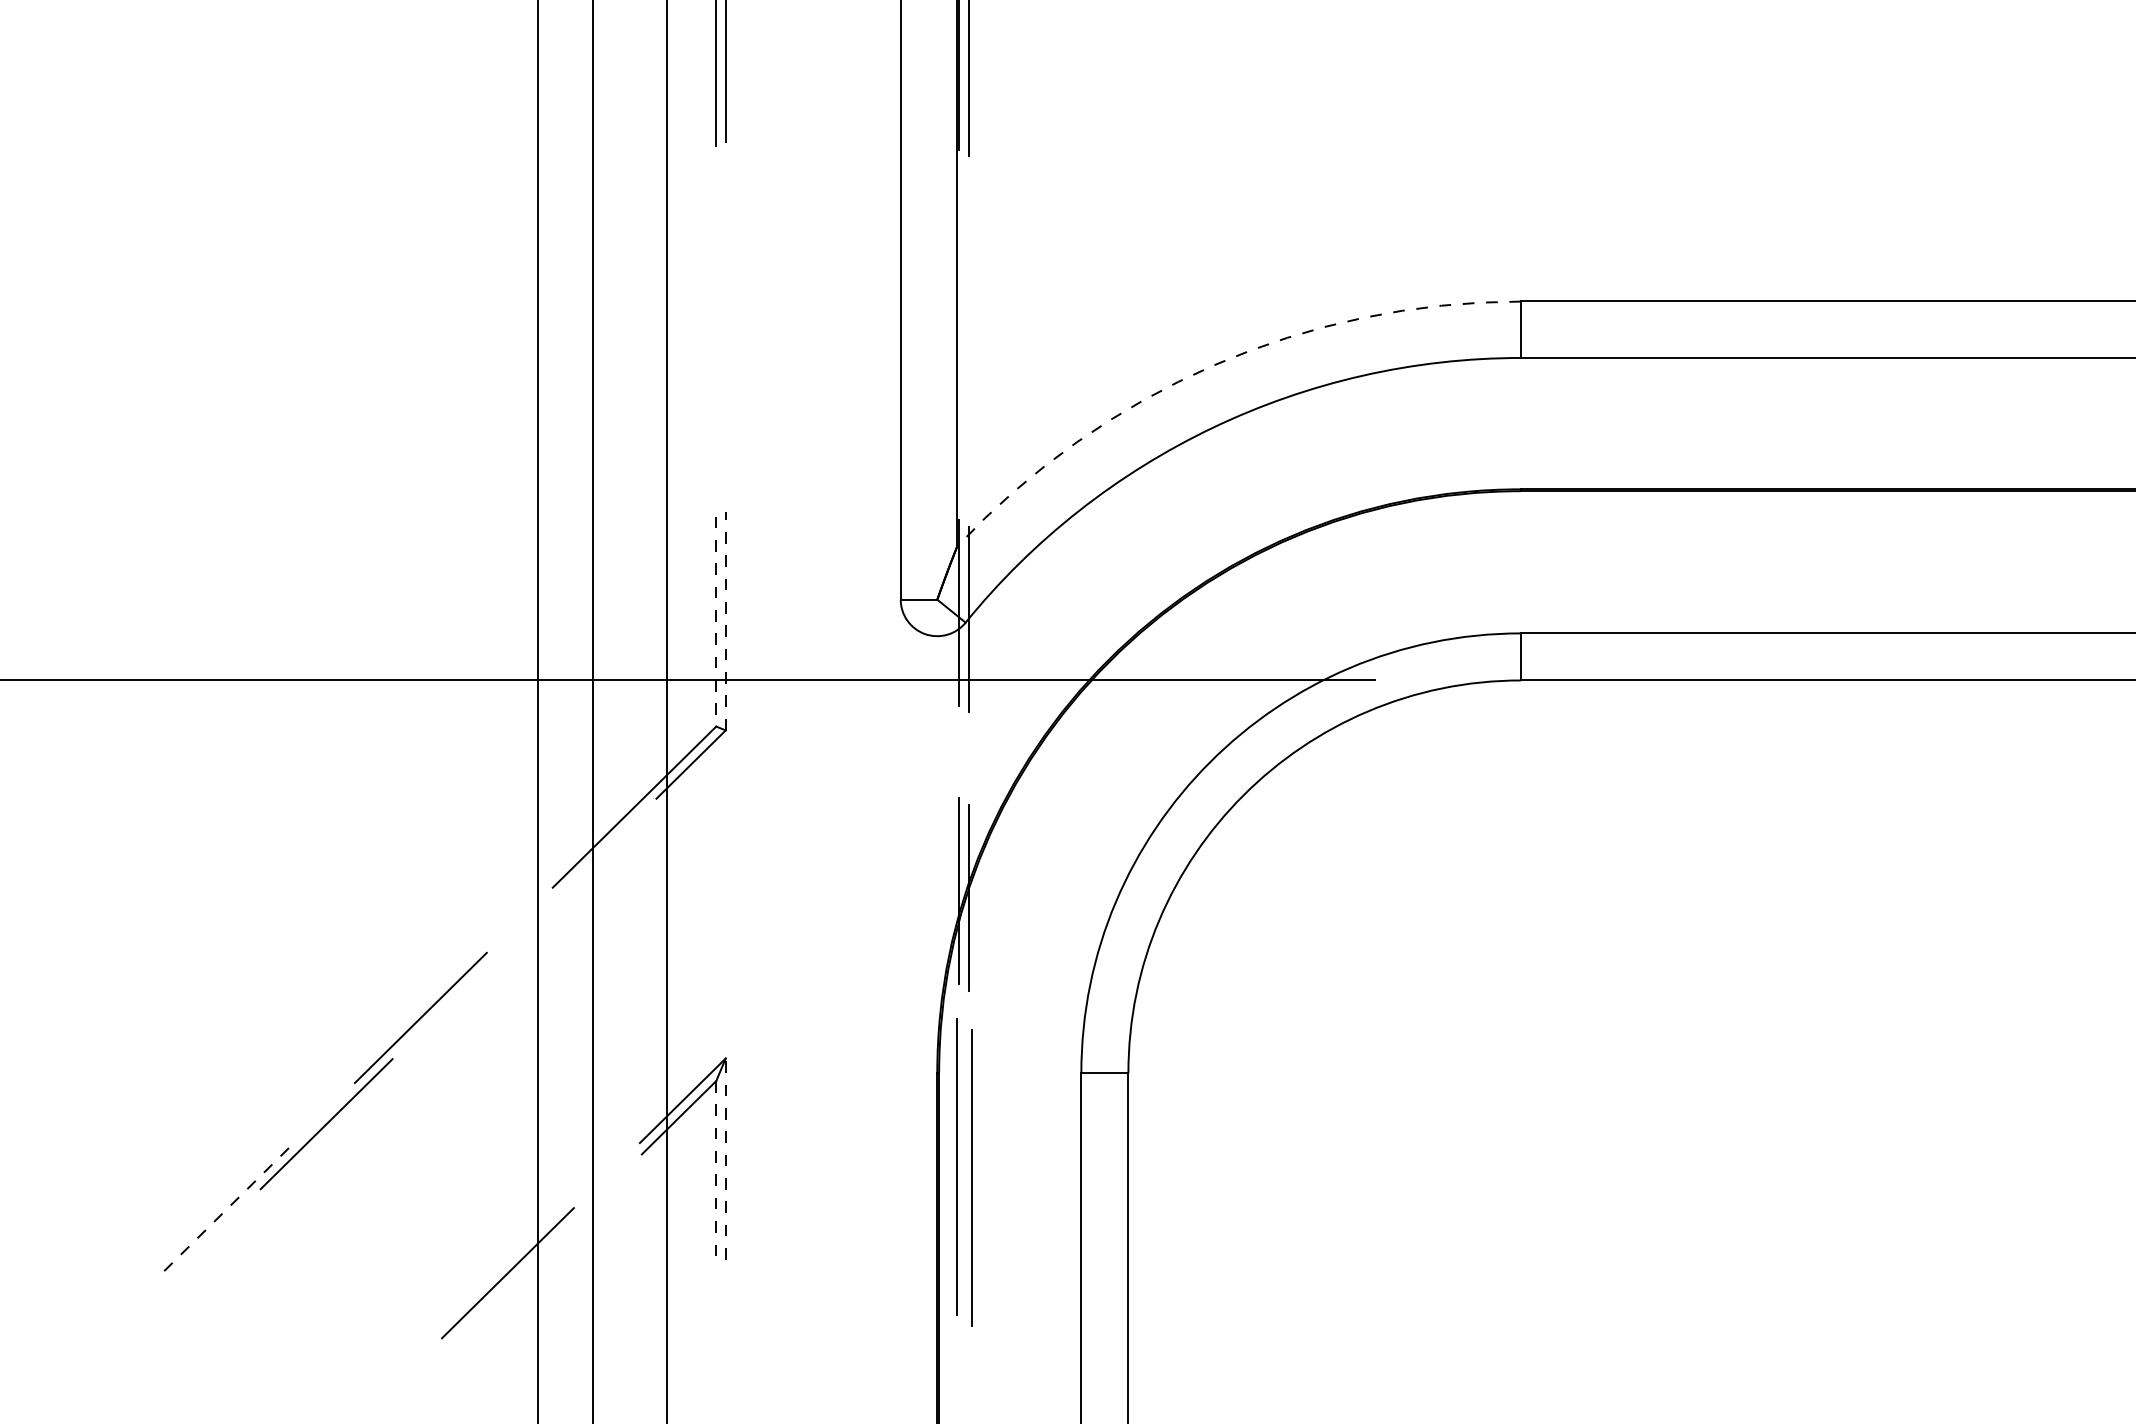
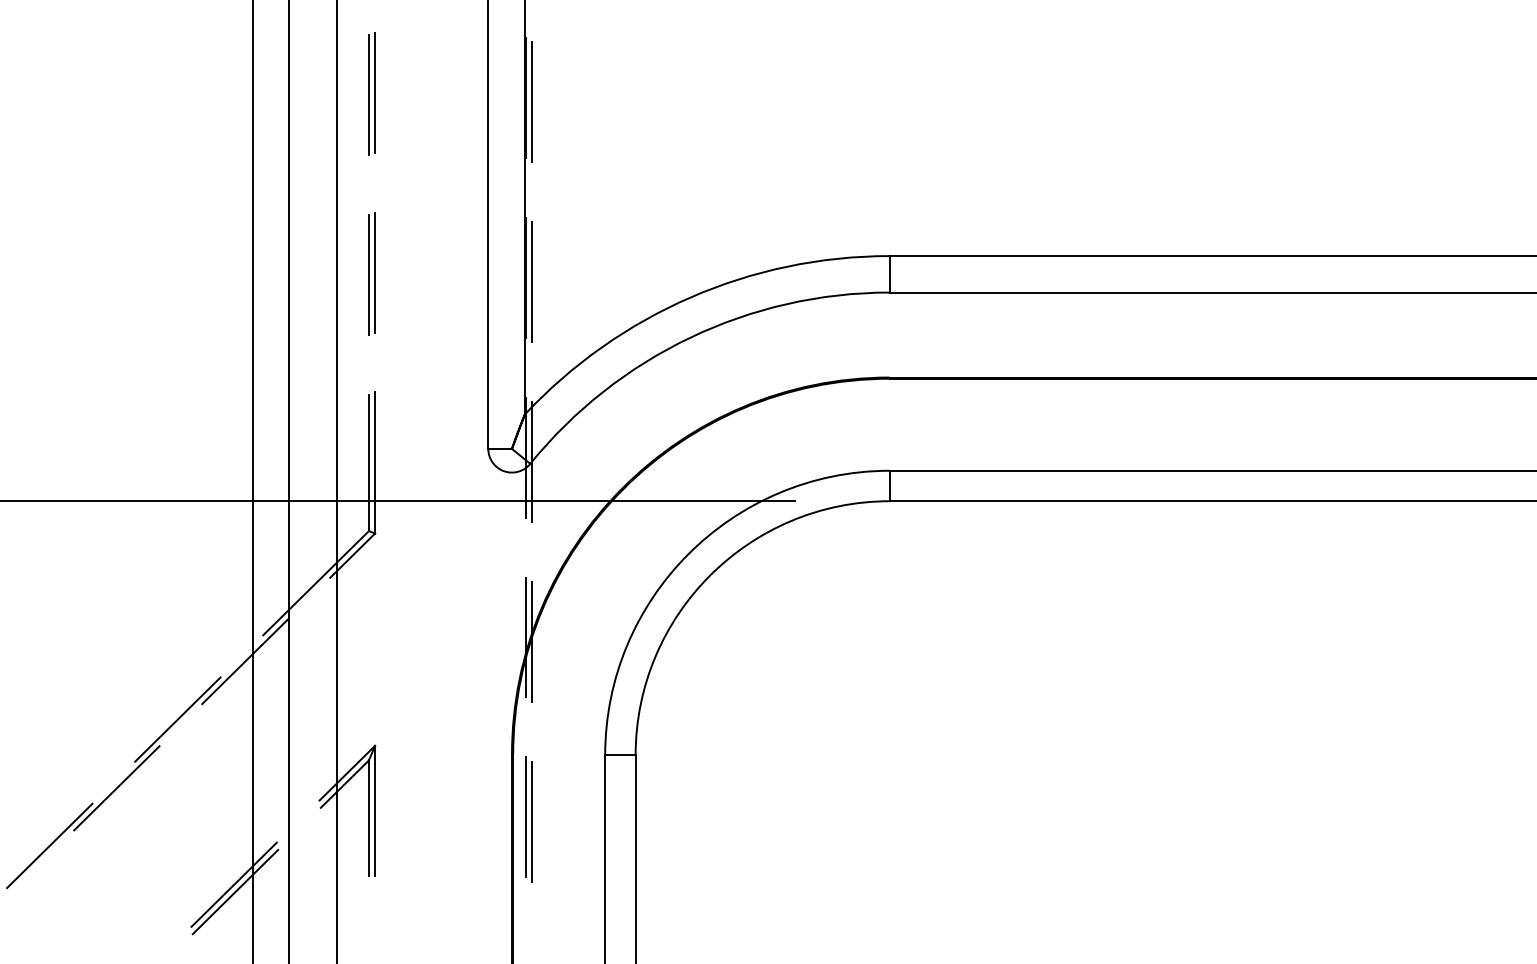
part: (720, 328) -> (371, 273), added
line: (959, 334) -> (526, 277), added
line: (969, 342) -> (532, 282), added
arc: (1213, 365) -> (690, 297), dashed -> solid
line: (715, 622) -> (368, 463), dashed -> solid
line: (726, 622) -> (375, 463), dashed -> solid
line: (523, 928) -> (244, 661), added
line: (726, 1158) -> (375, 810), dashed -> solid
line: (715, 1170) -> (368, 818), dashed -> solid
part: (962, 1172) -> (528, 819), size x0.62
line: (222, 1212) -> (49, 845), dashed -> solid
line: (509, 1283) -> (235, 891), added

